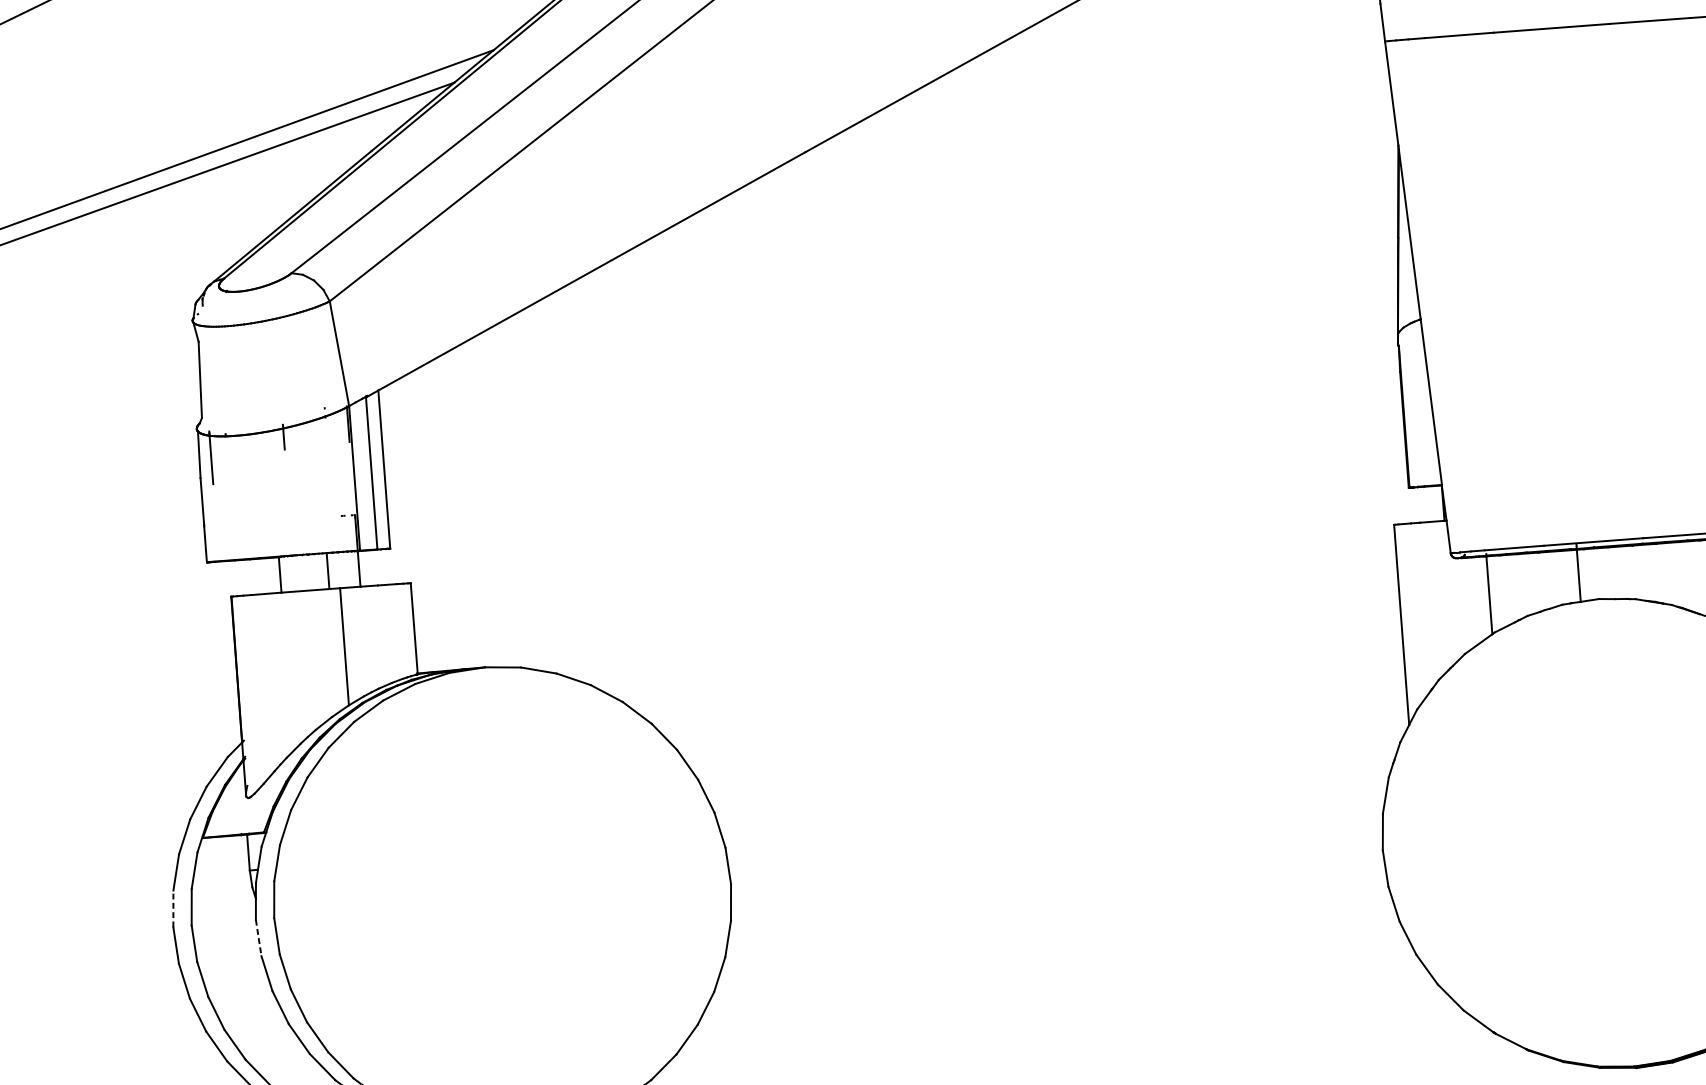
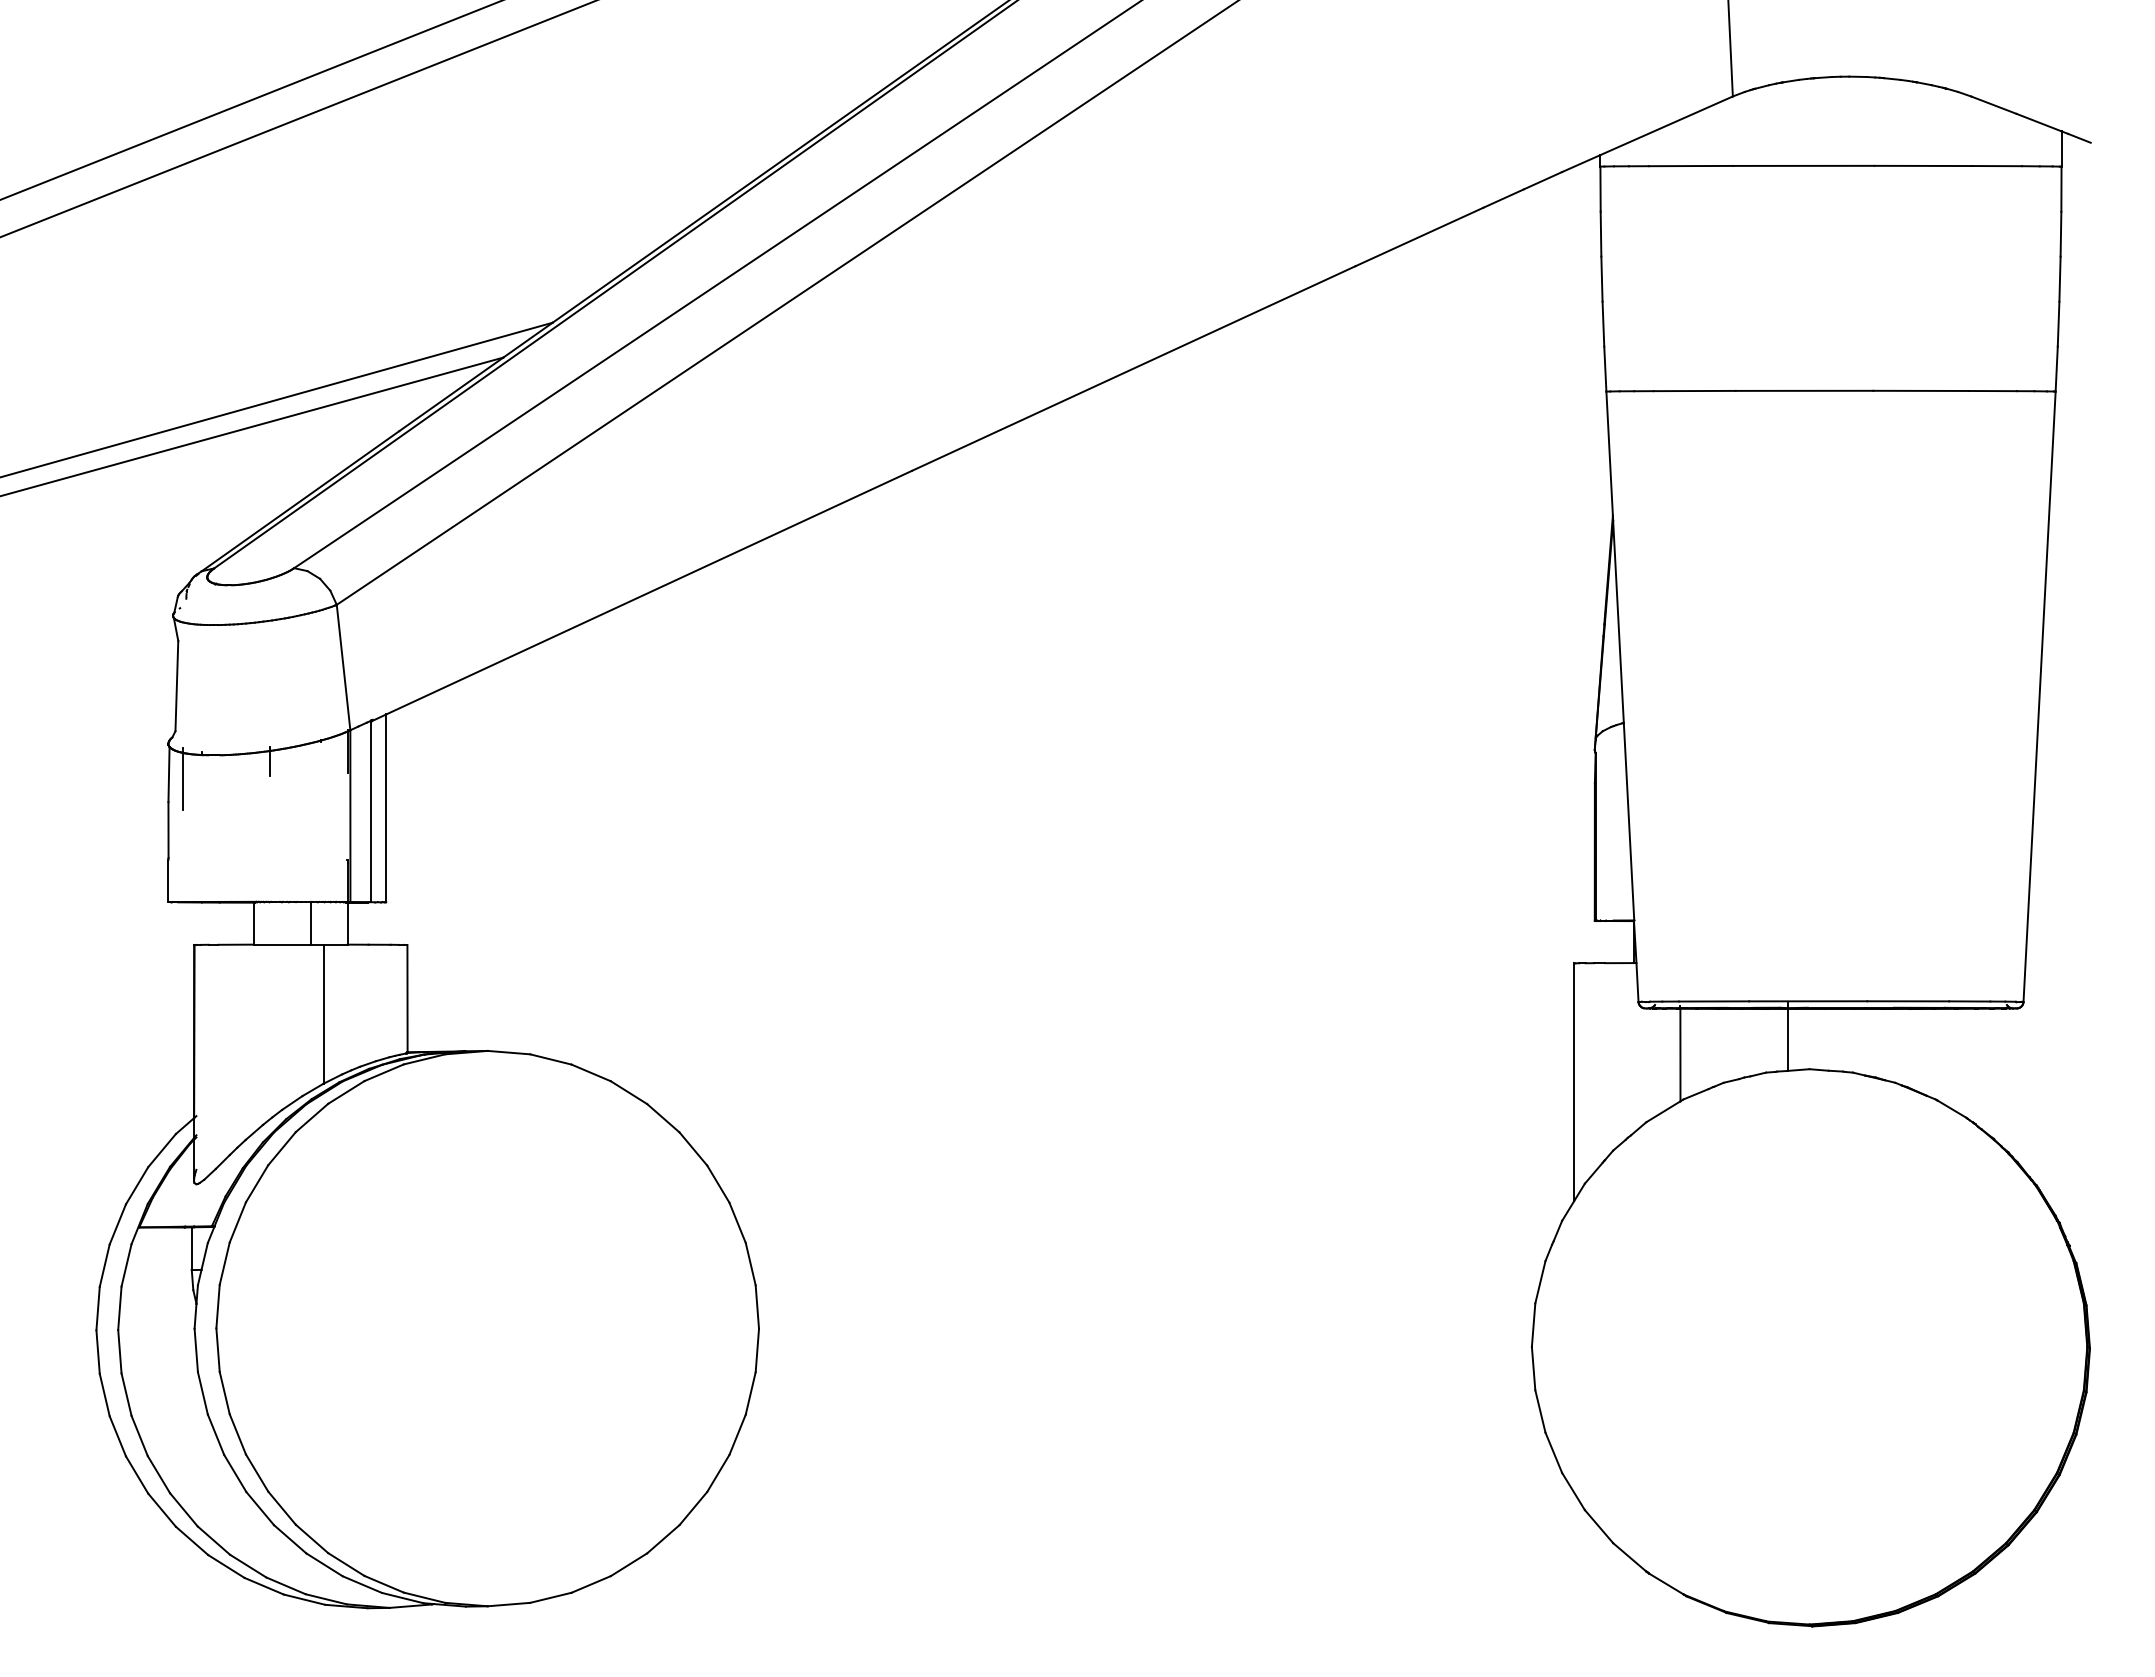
line: (173, 908) -> (98, 1308), dashed -> solid
line: (258, 937) -> (196, 1350), dashed -> solid

